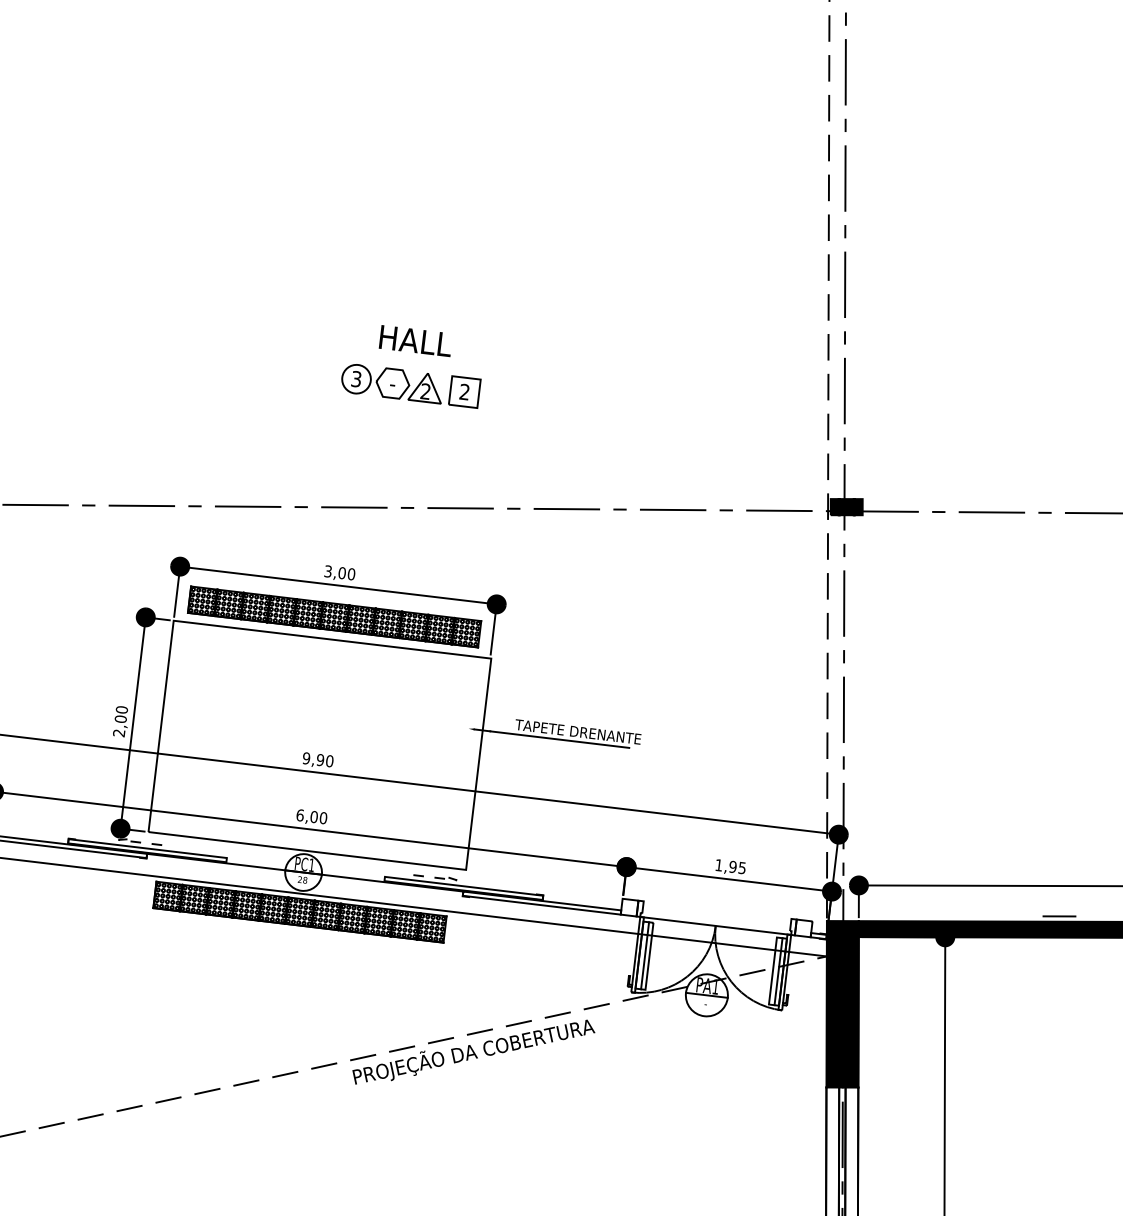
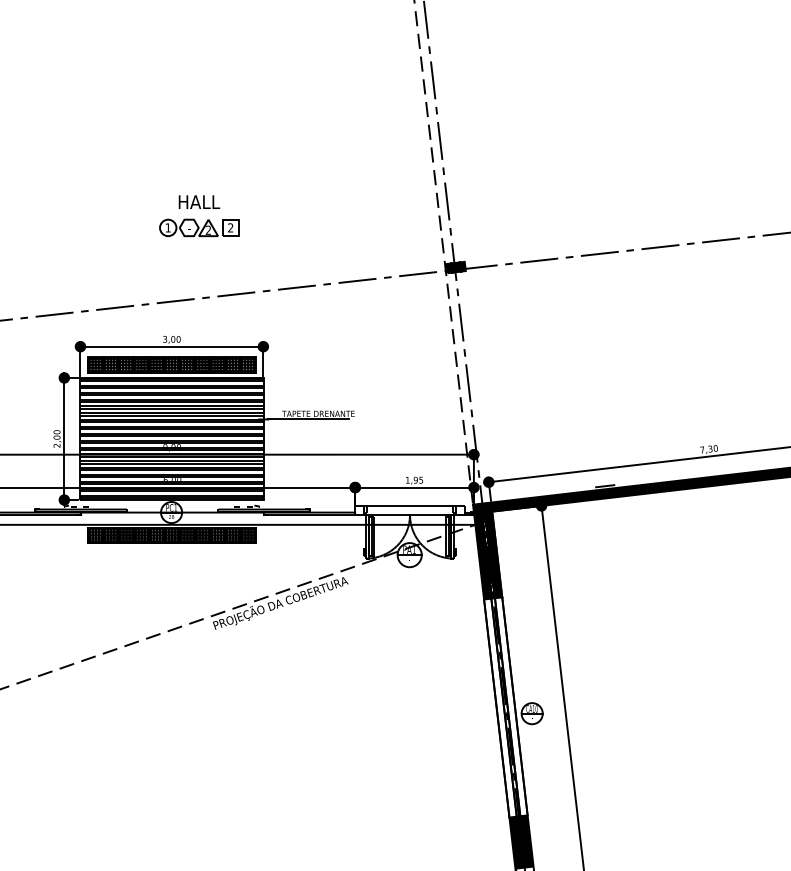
text: (355, 378) -> (167, 227), 3 -> 1
hatch: (318, 744) -> (171, 438), added
line: (716, 909) -> (409, 505), added

